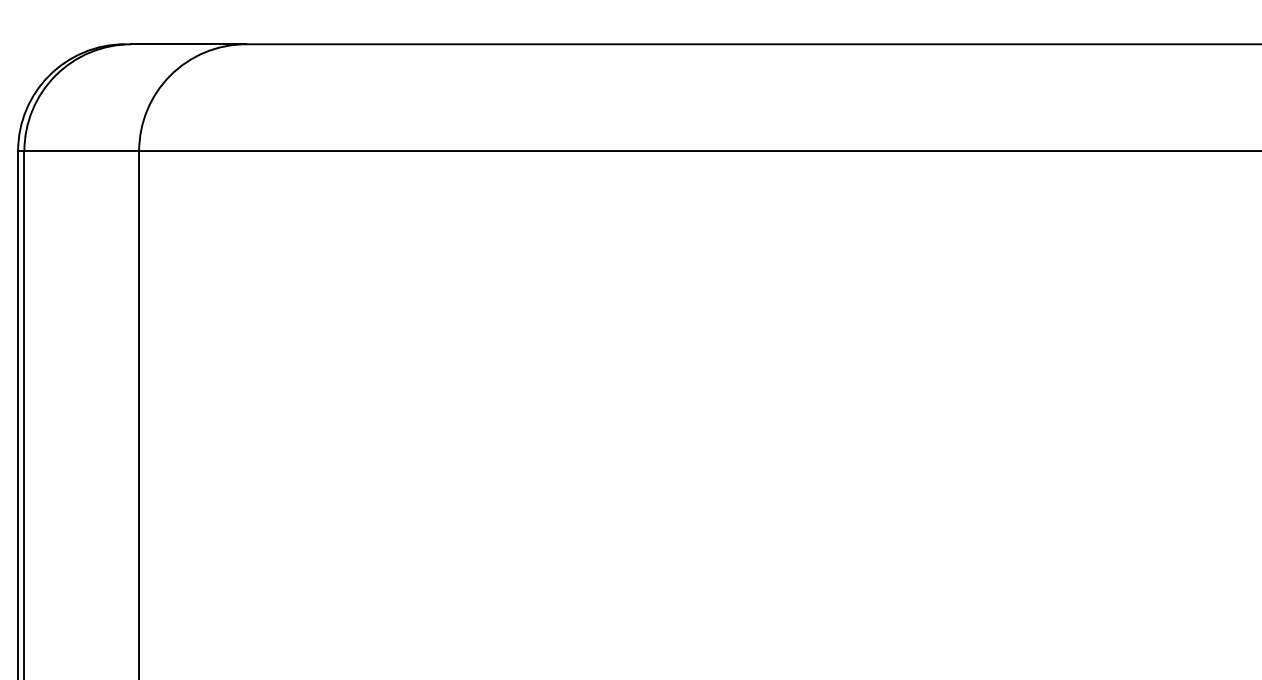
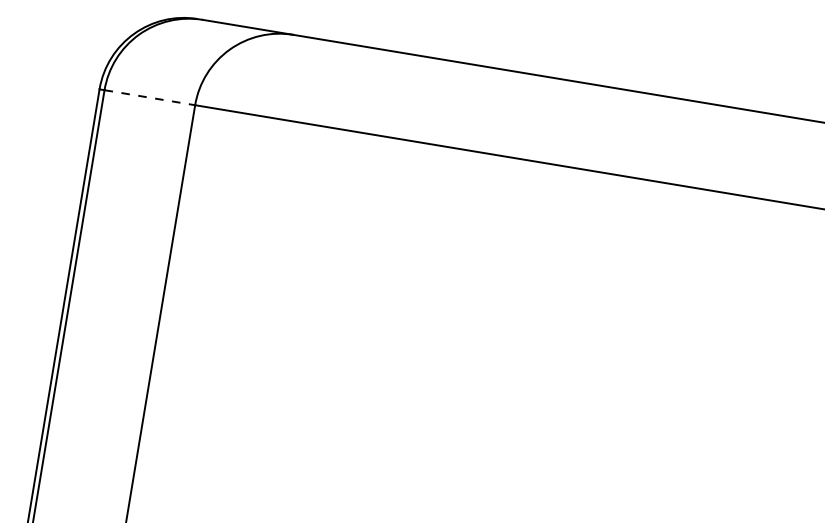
line: (82, 151) -> (150, 98), solid -> dashed

